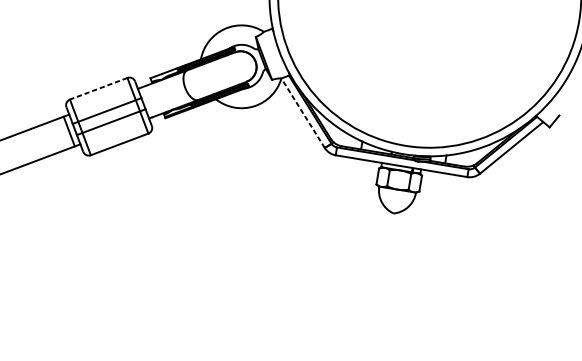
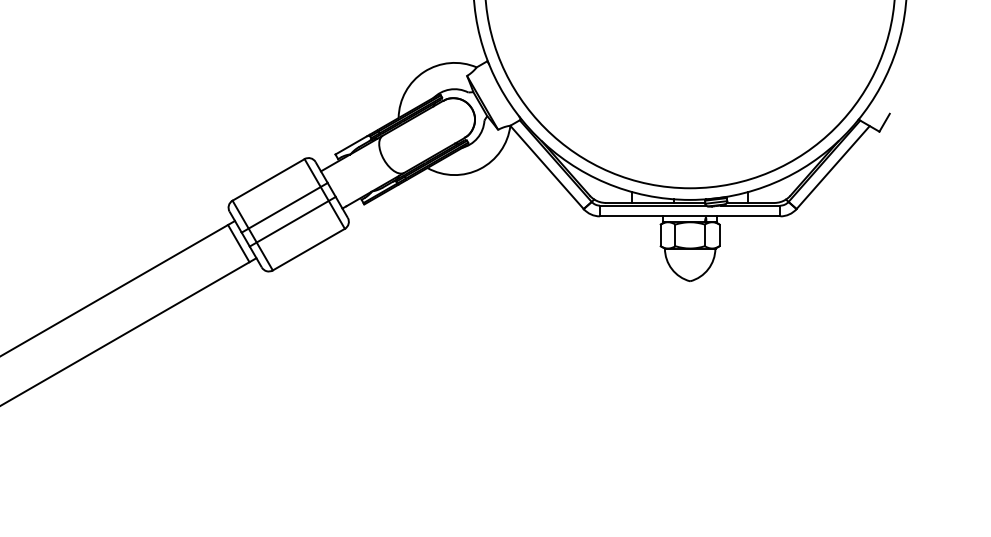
line: (98, 88) -> (268, 179), dashed -> solid
line: (303, 113) -> (547, 167), dashed -> solid

